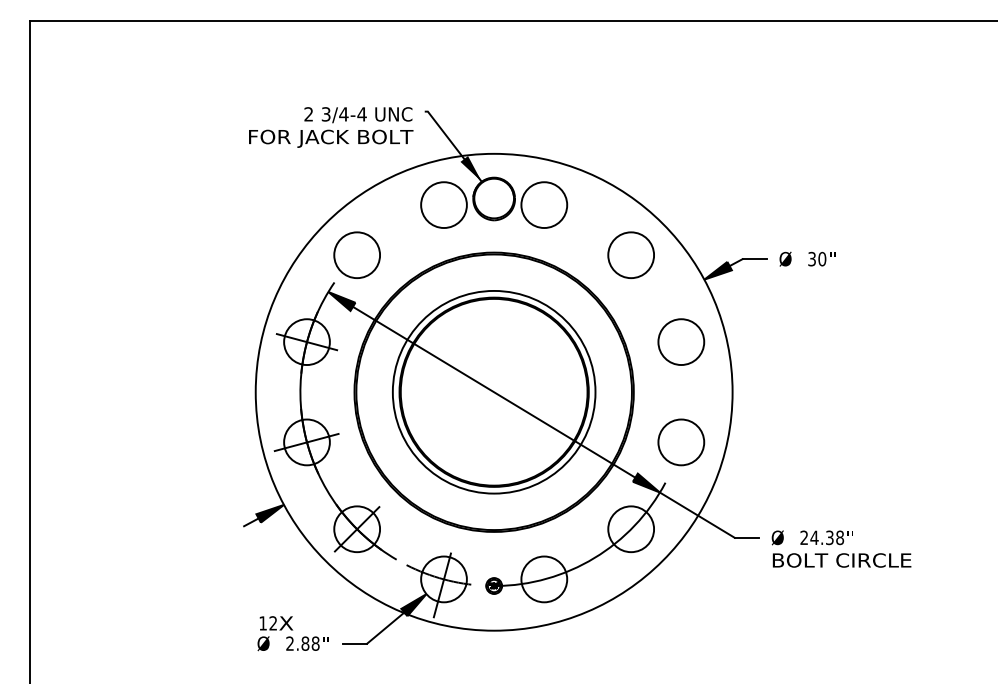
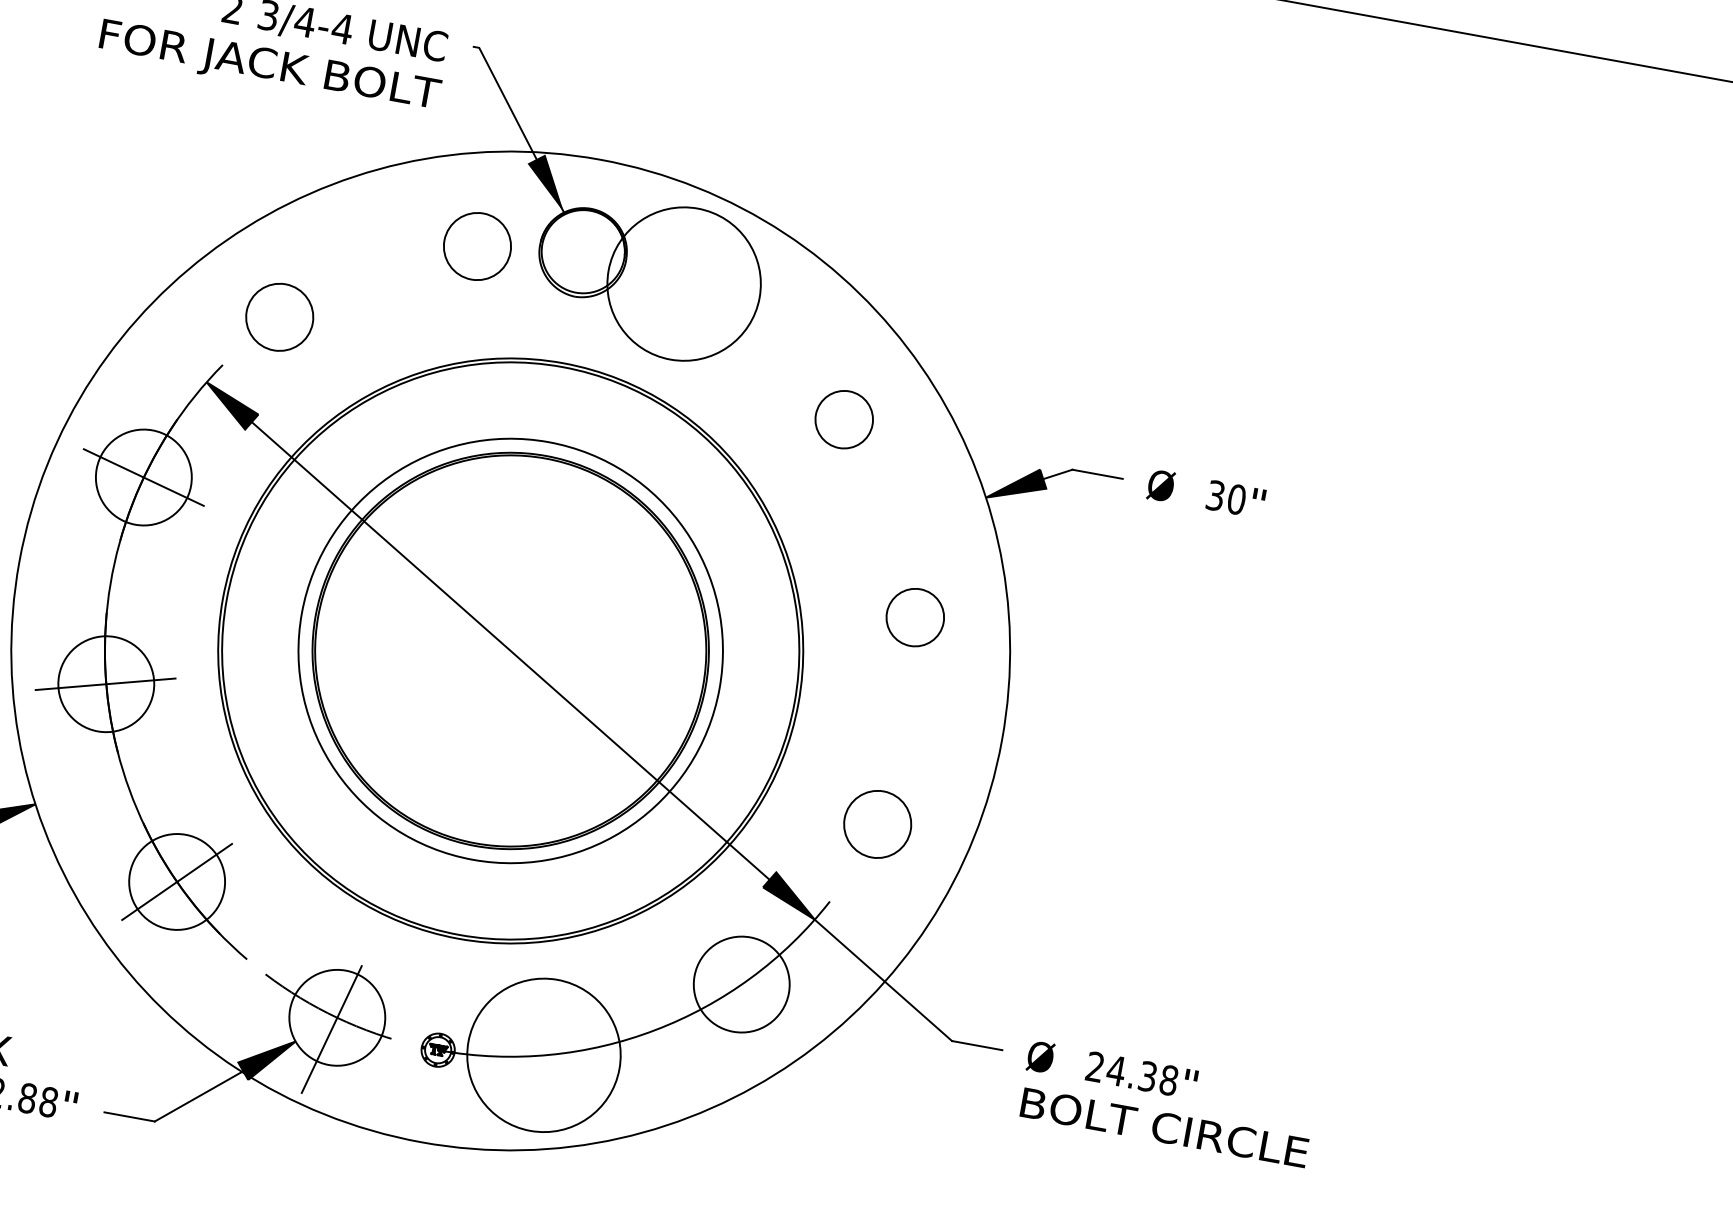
circle: (443, 205) -> (476, 247), size x0.7
circle: (544, 205) -> (684, 284), size x1.6
circle: (630, 254) -> (843, 418), size x0.6
circle: (357, 255) -> (280, 317), size x0.7
circle: (681, 341) -> (915, 616), size x0.6
circle: (681, 442) -> (877, 824), size x0.7
circle: (544, 579) -> (544, 1055), size x1.6

